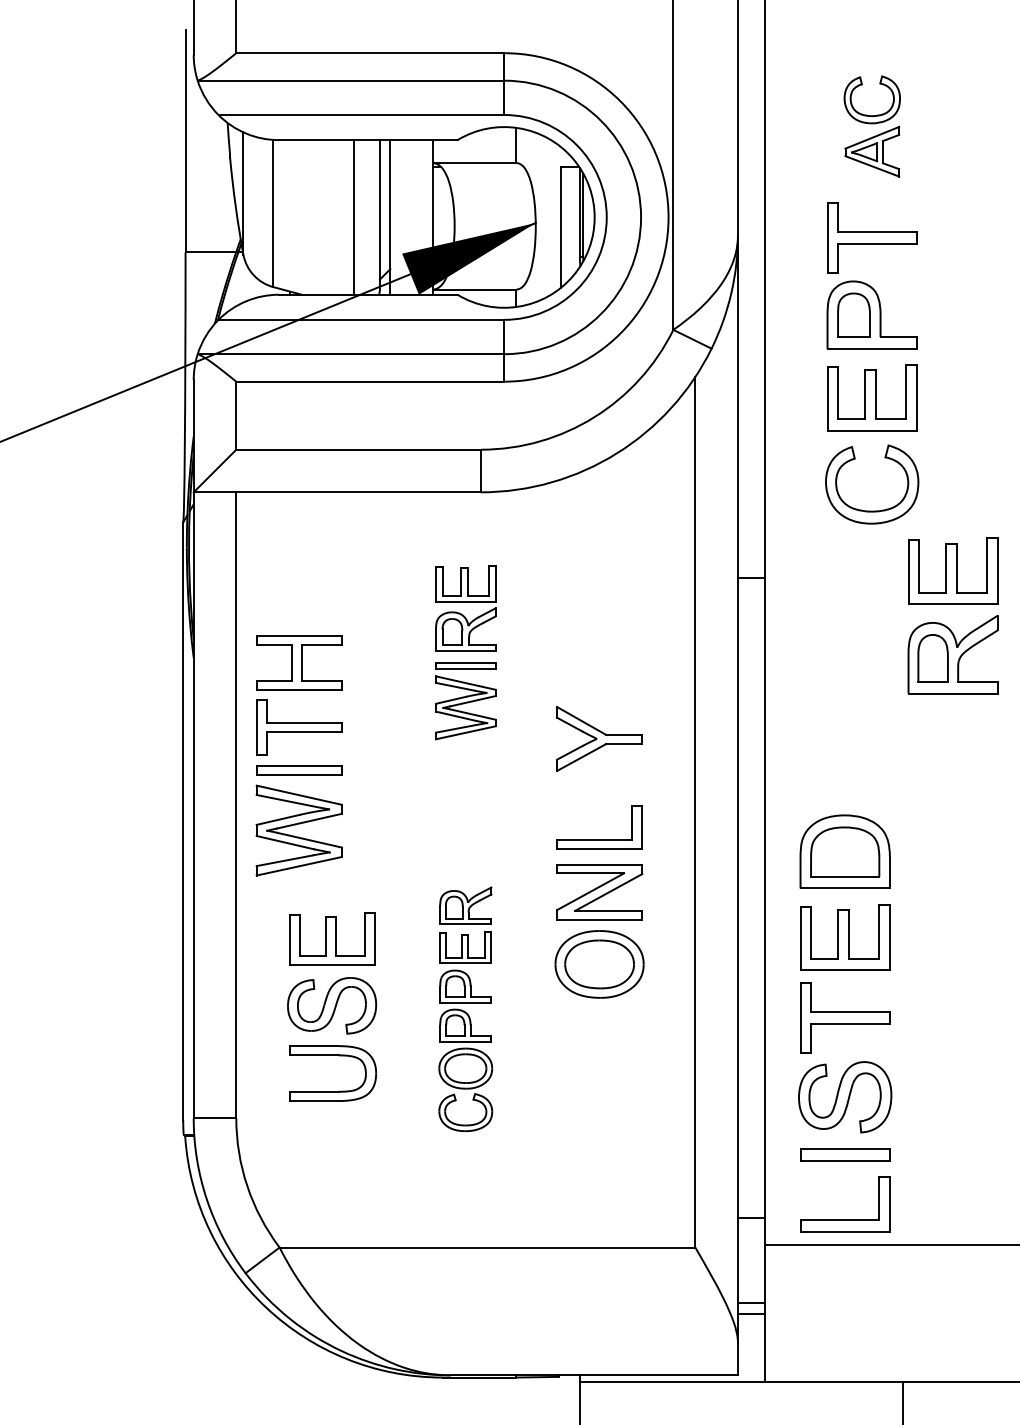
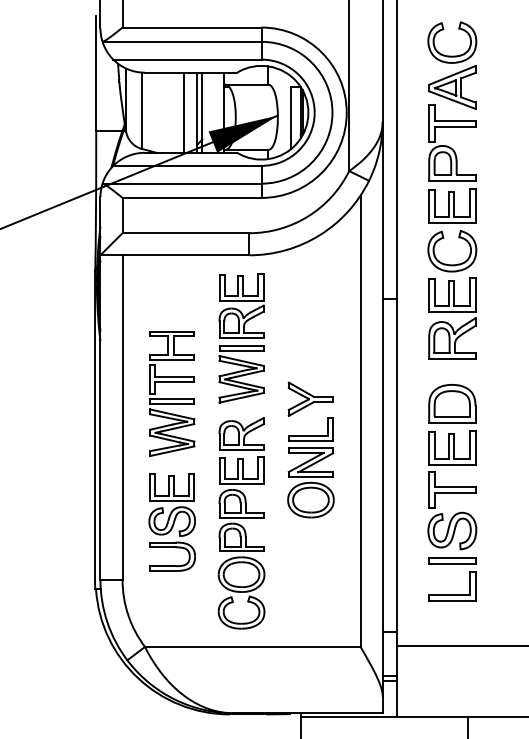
part: (872, 126) -> (452, 65), size x1.67
part: (953, 616) -> (452, 318), moved
part: (465, 652) -> (241, 338), size x1.43
part: (598, 737) -> (310, 398), moved
part: (299, 754) -> (172, 393), moved
part: (465, 1009) -> (241, 523), size x1.67
part: (845, 1022) -> (452, 492), moved

